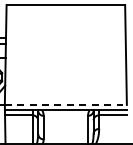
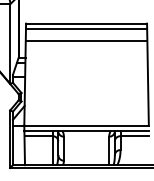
line: (65, 10) -> (86, 29), added
line: (65, 21) -> (86, 40), added
line: (66, 104) -> (87, 125), dashed -> solid

